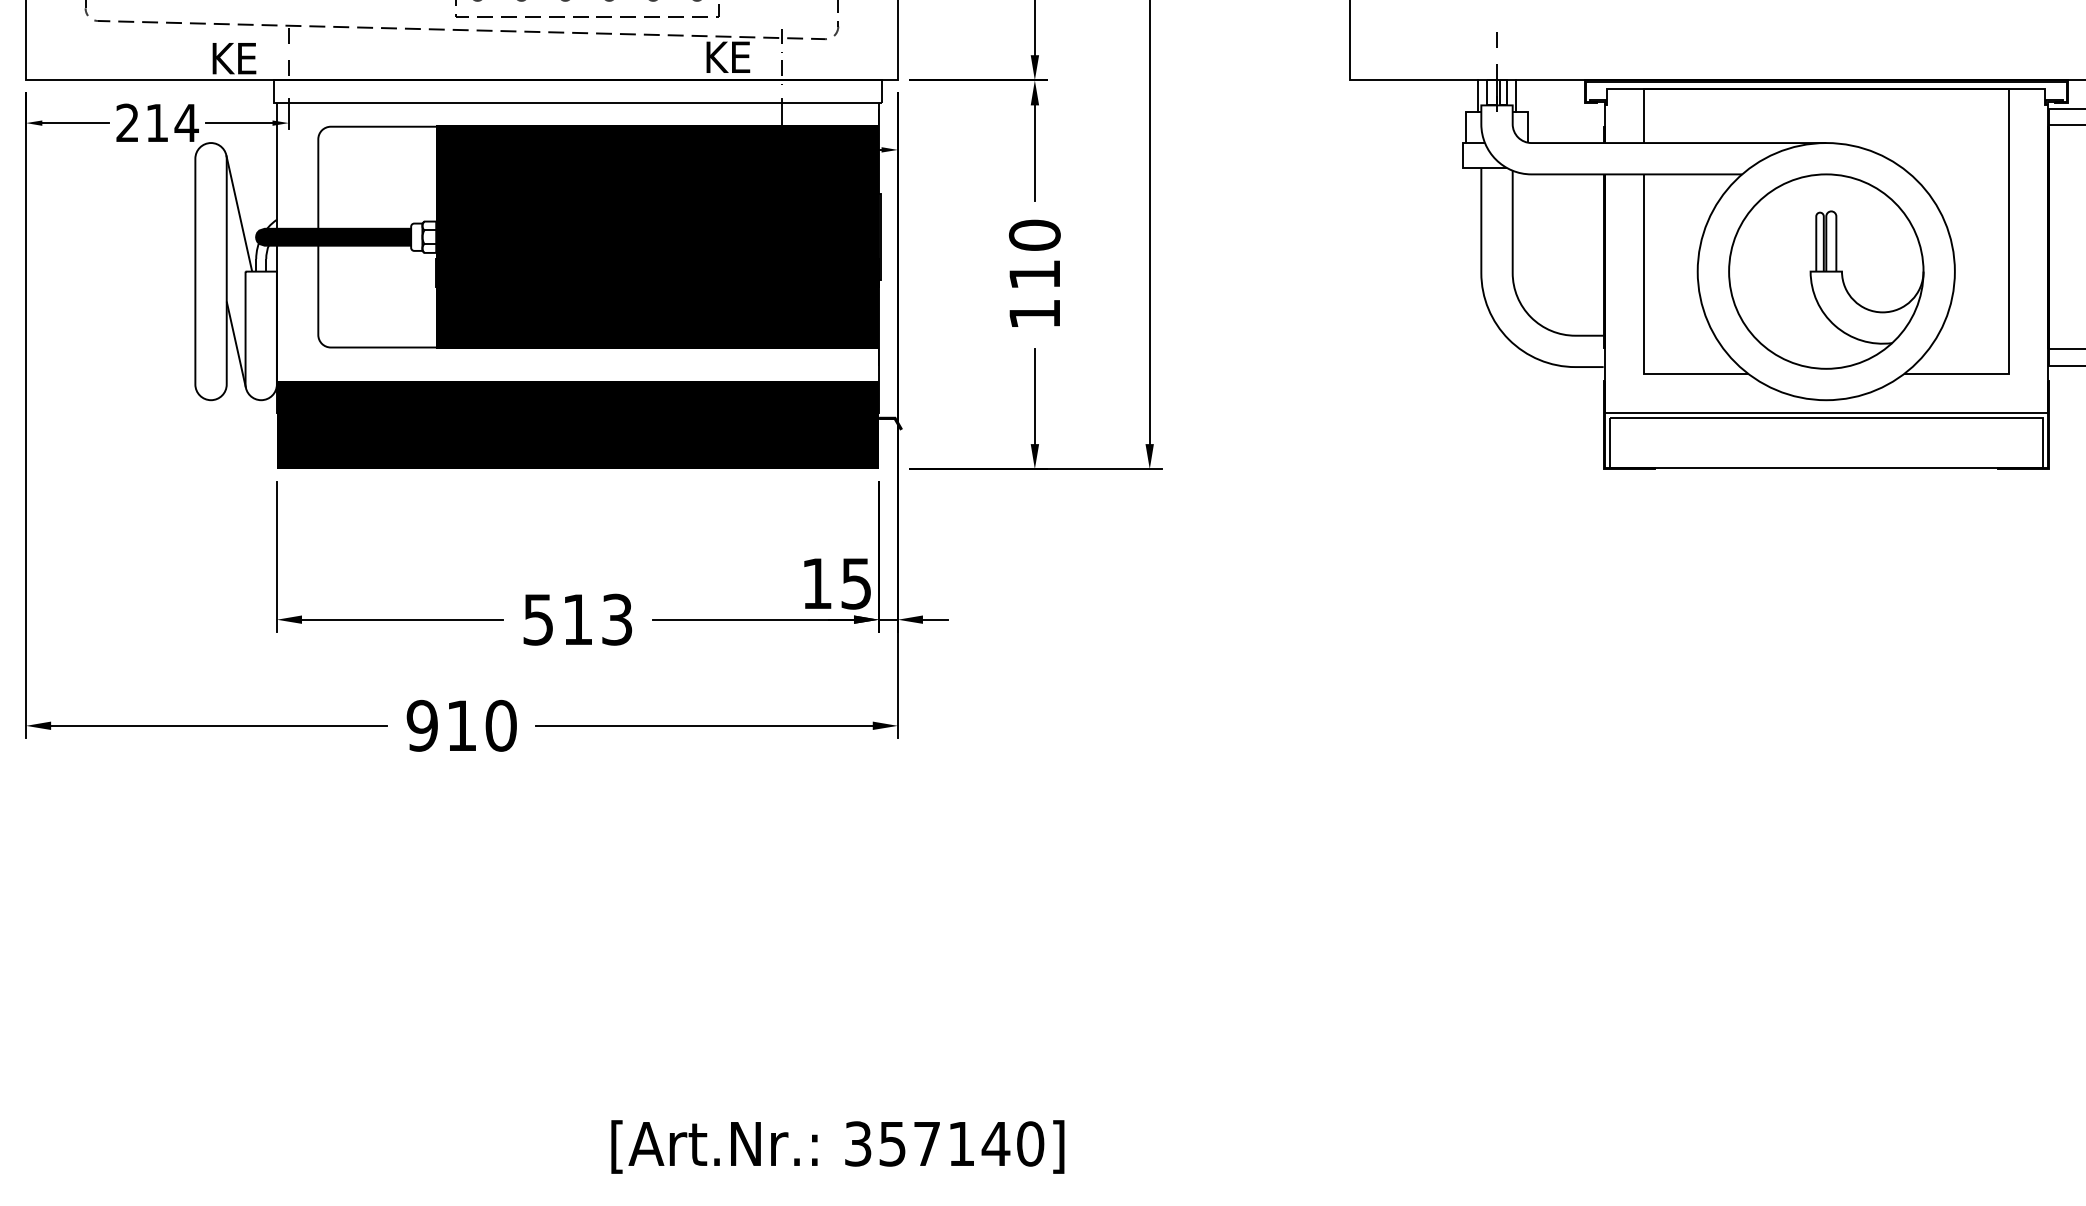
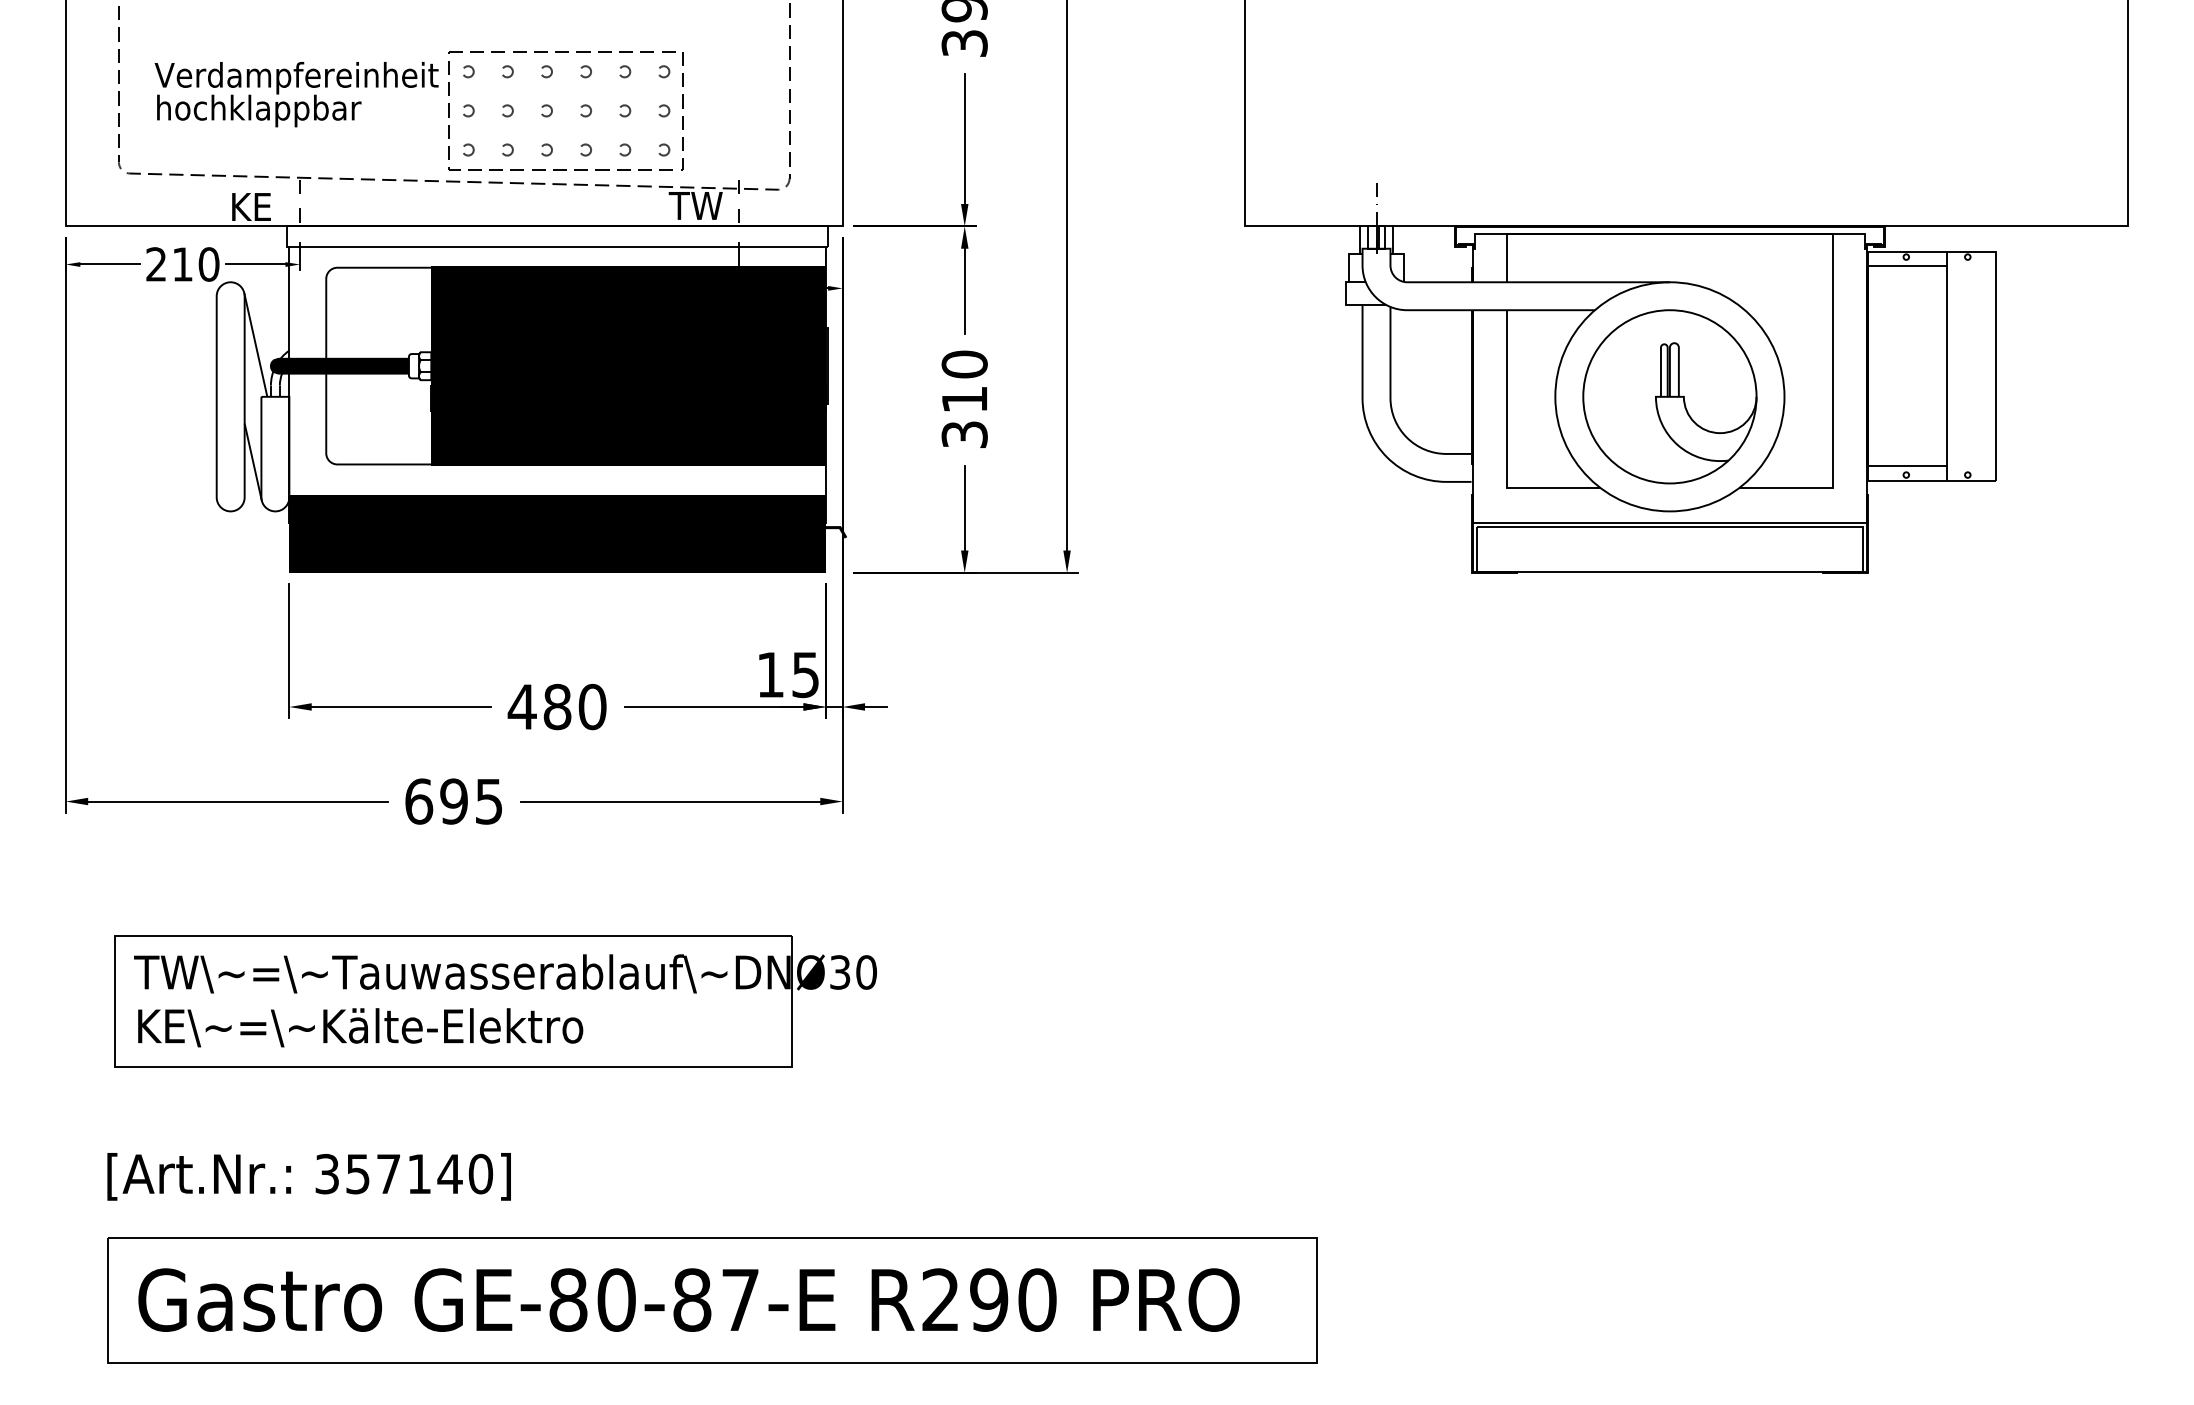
text: (732, 56) -> (695, 205), KE -> TW
text: (186, 123) -> (208, 264), 214 -> 210
text: (1034, 313) -> (964, 434), 110 -> 310
text: (576, 619) -> (556, 706), 513 -> 480
text: (462, 725) -> (454, 801), 910 -> 695
part: (508, 950) -> (495, 1001), added
text: (837, 1146) -> (308, 1176), moved

